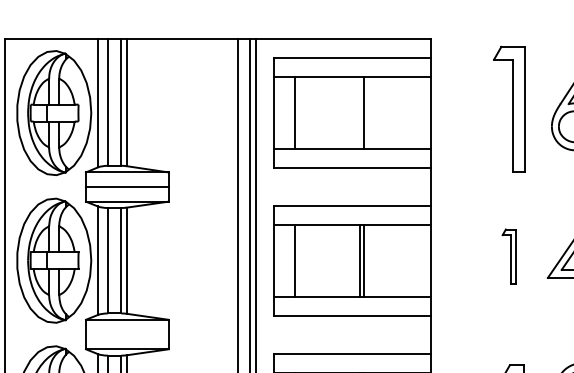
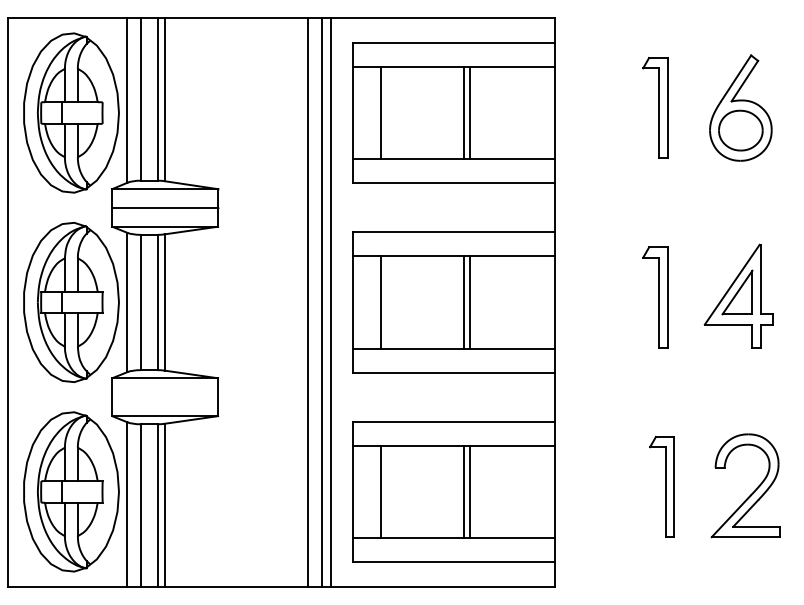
part: (509, 108) -> (655, 107), size x0.62
line: (360, 113) -> (464, 113), added
part: (509, 256) -> (655, 297), size x1.43

